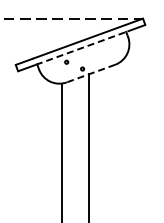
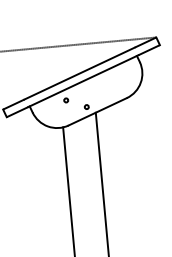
line: (81, 48) -> (83, 81), dashed -> solid
line: (90, 73) -> (97, 111), dashed -> solid

